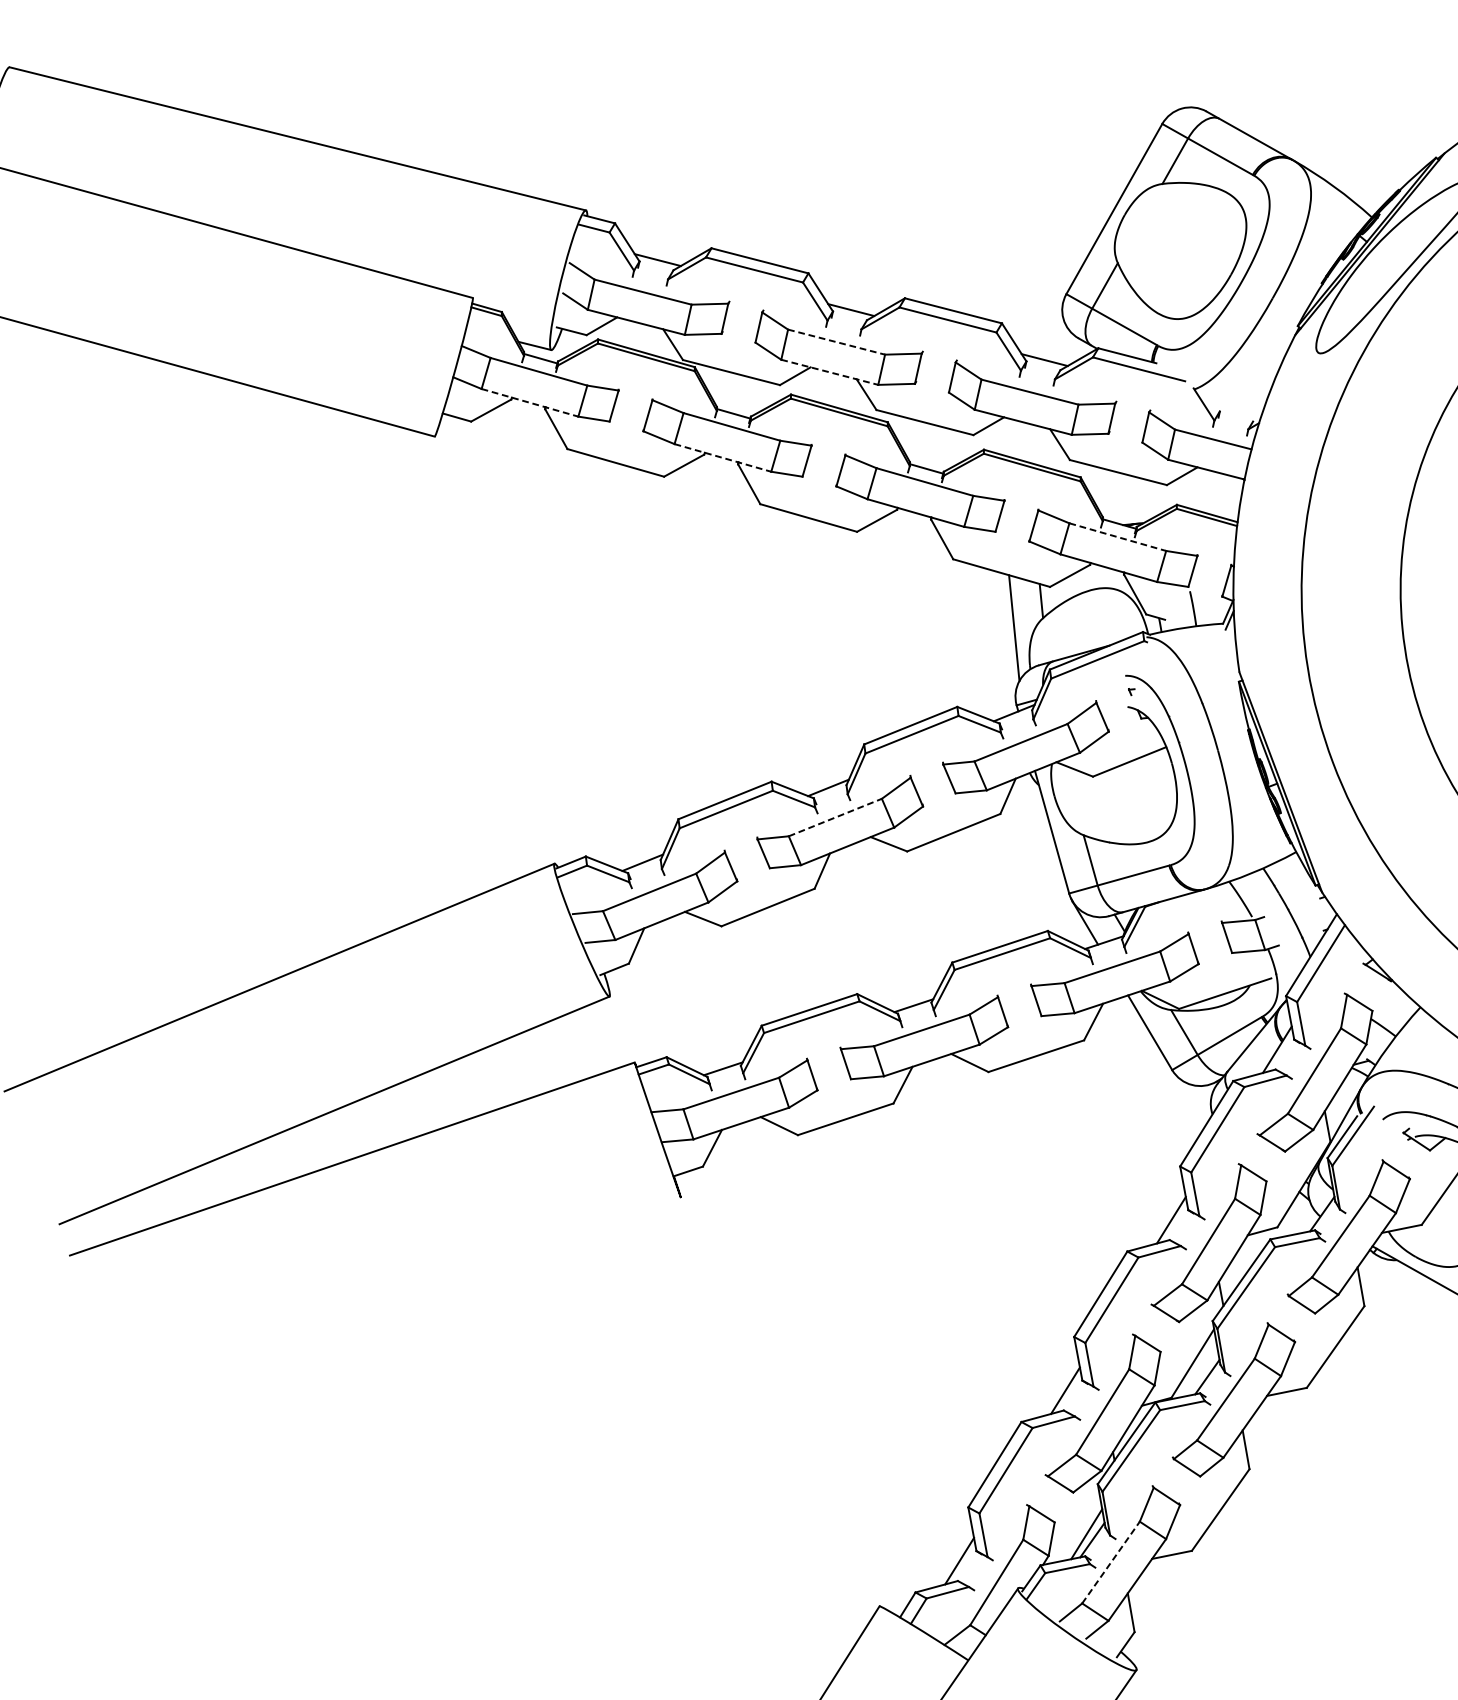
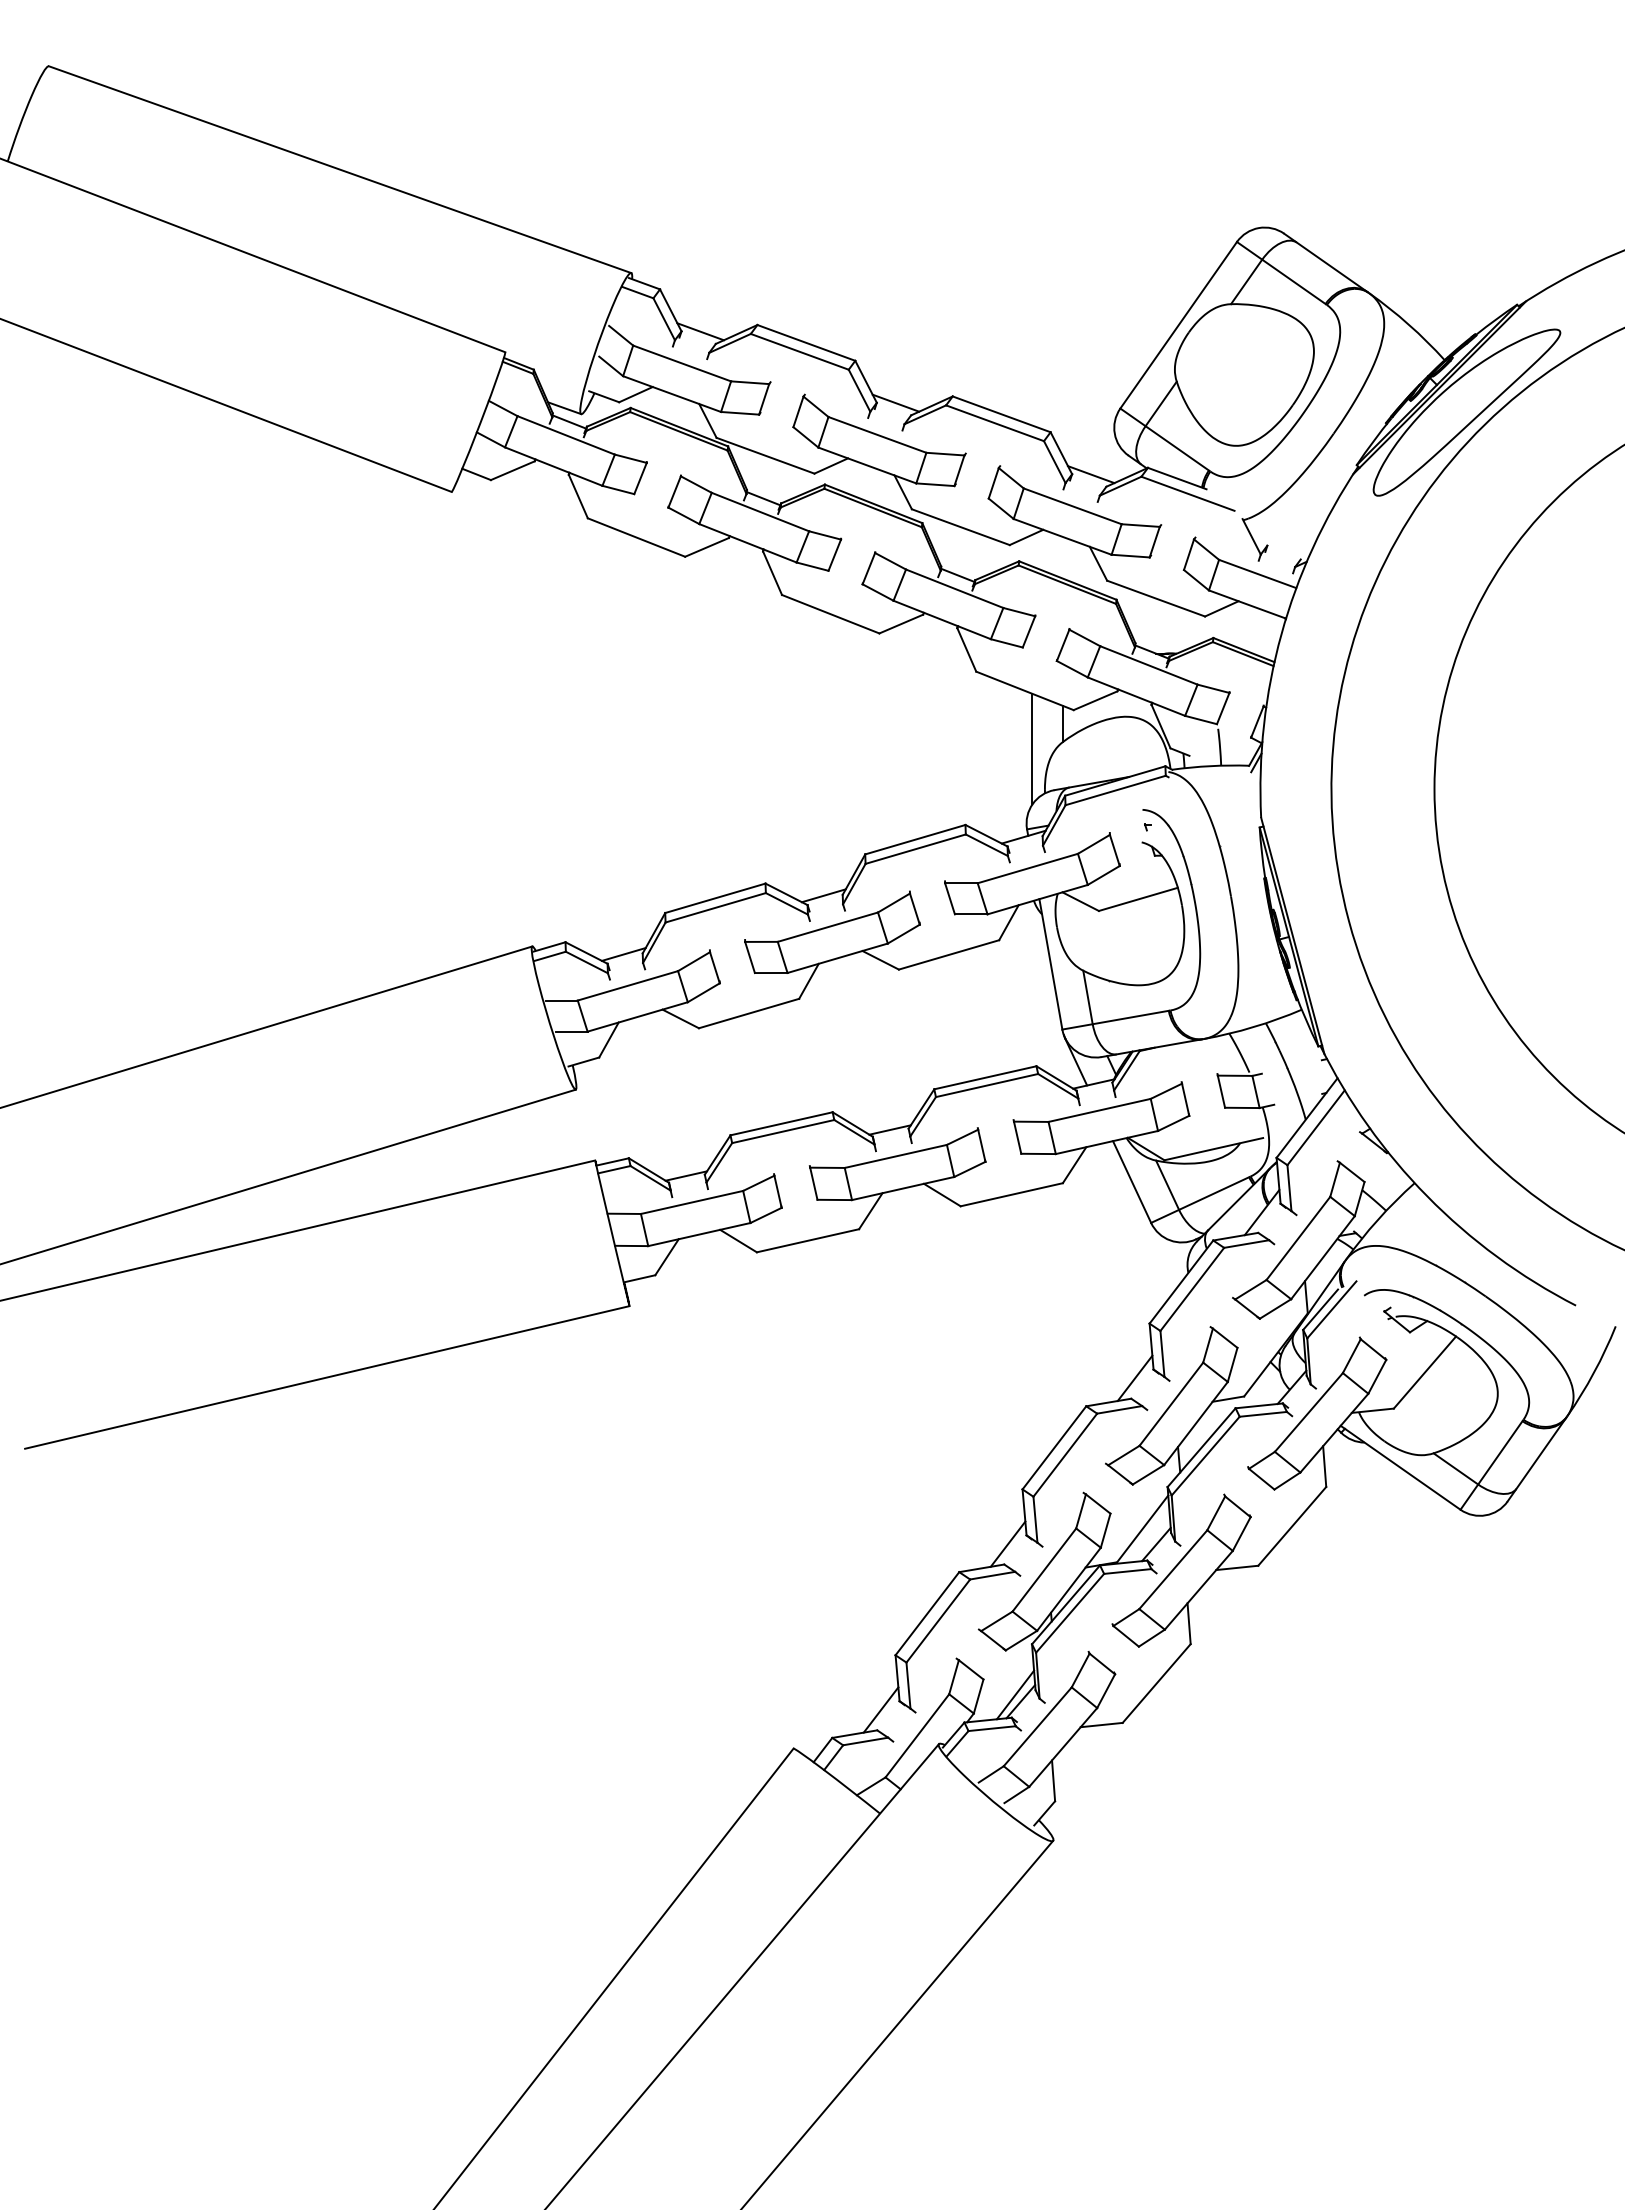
line: (836, 342) -> (877, 435), dashed -> solid
line: (829, 372) -> (867, 465), dashed -> solid
line: (530, 402) -> (554, 466), dashed -> solid
line: (723, 458) -> (748, 543), dashed -> solid
line: (1118, 537) -> (1149, 665), dashed -> solid
line: (835, 817) -> (828, 927), dashed -> solid
line: (399, 1295) -> (327, 1377), added
line: (1111, 1562) -> (1038, 1726), dashed -> solid

